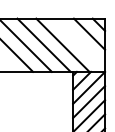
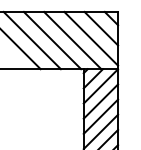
line: (80, 43) -> (91, 38), added

